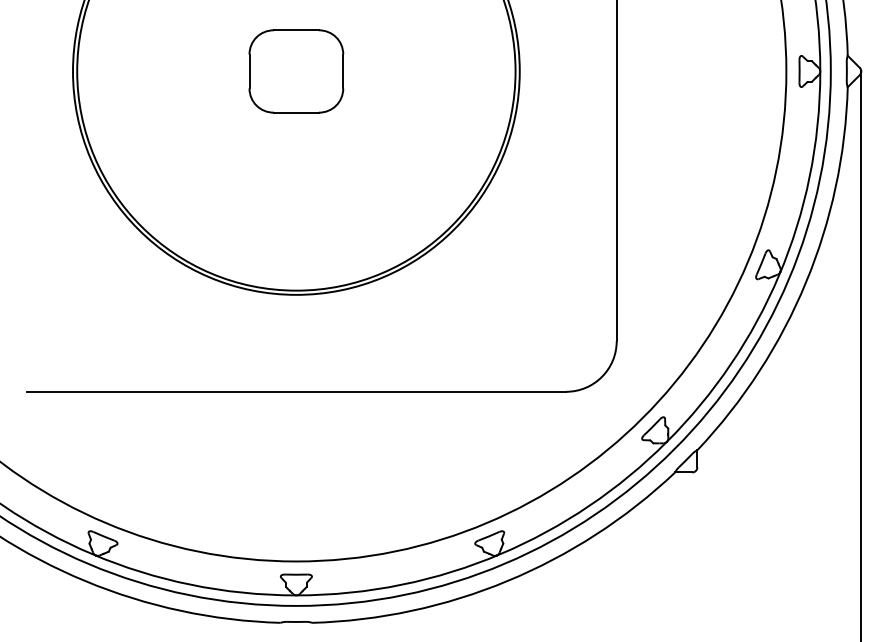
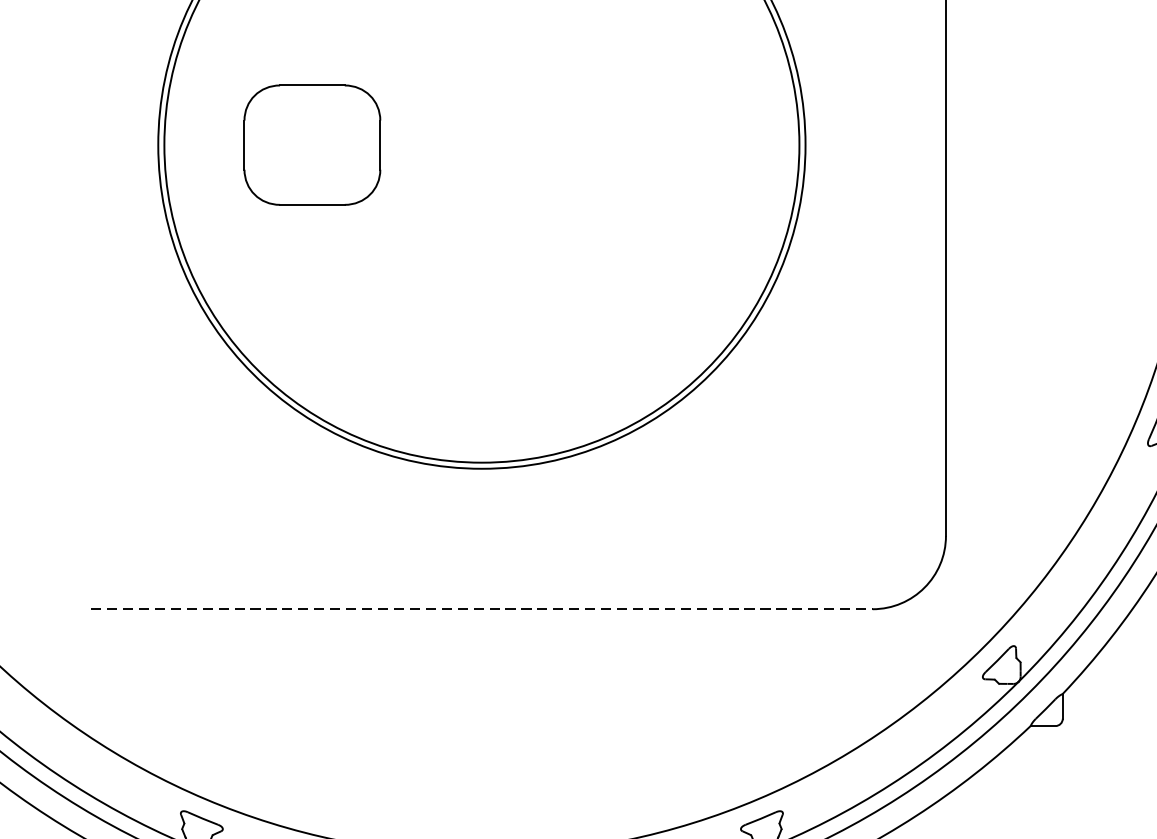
part: (296, 71) -> (312, 145), moved
line: (296, 391) -> (482, 608), solid -> dashed

